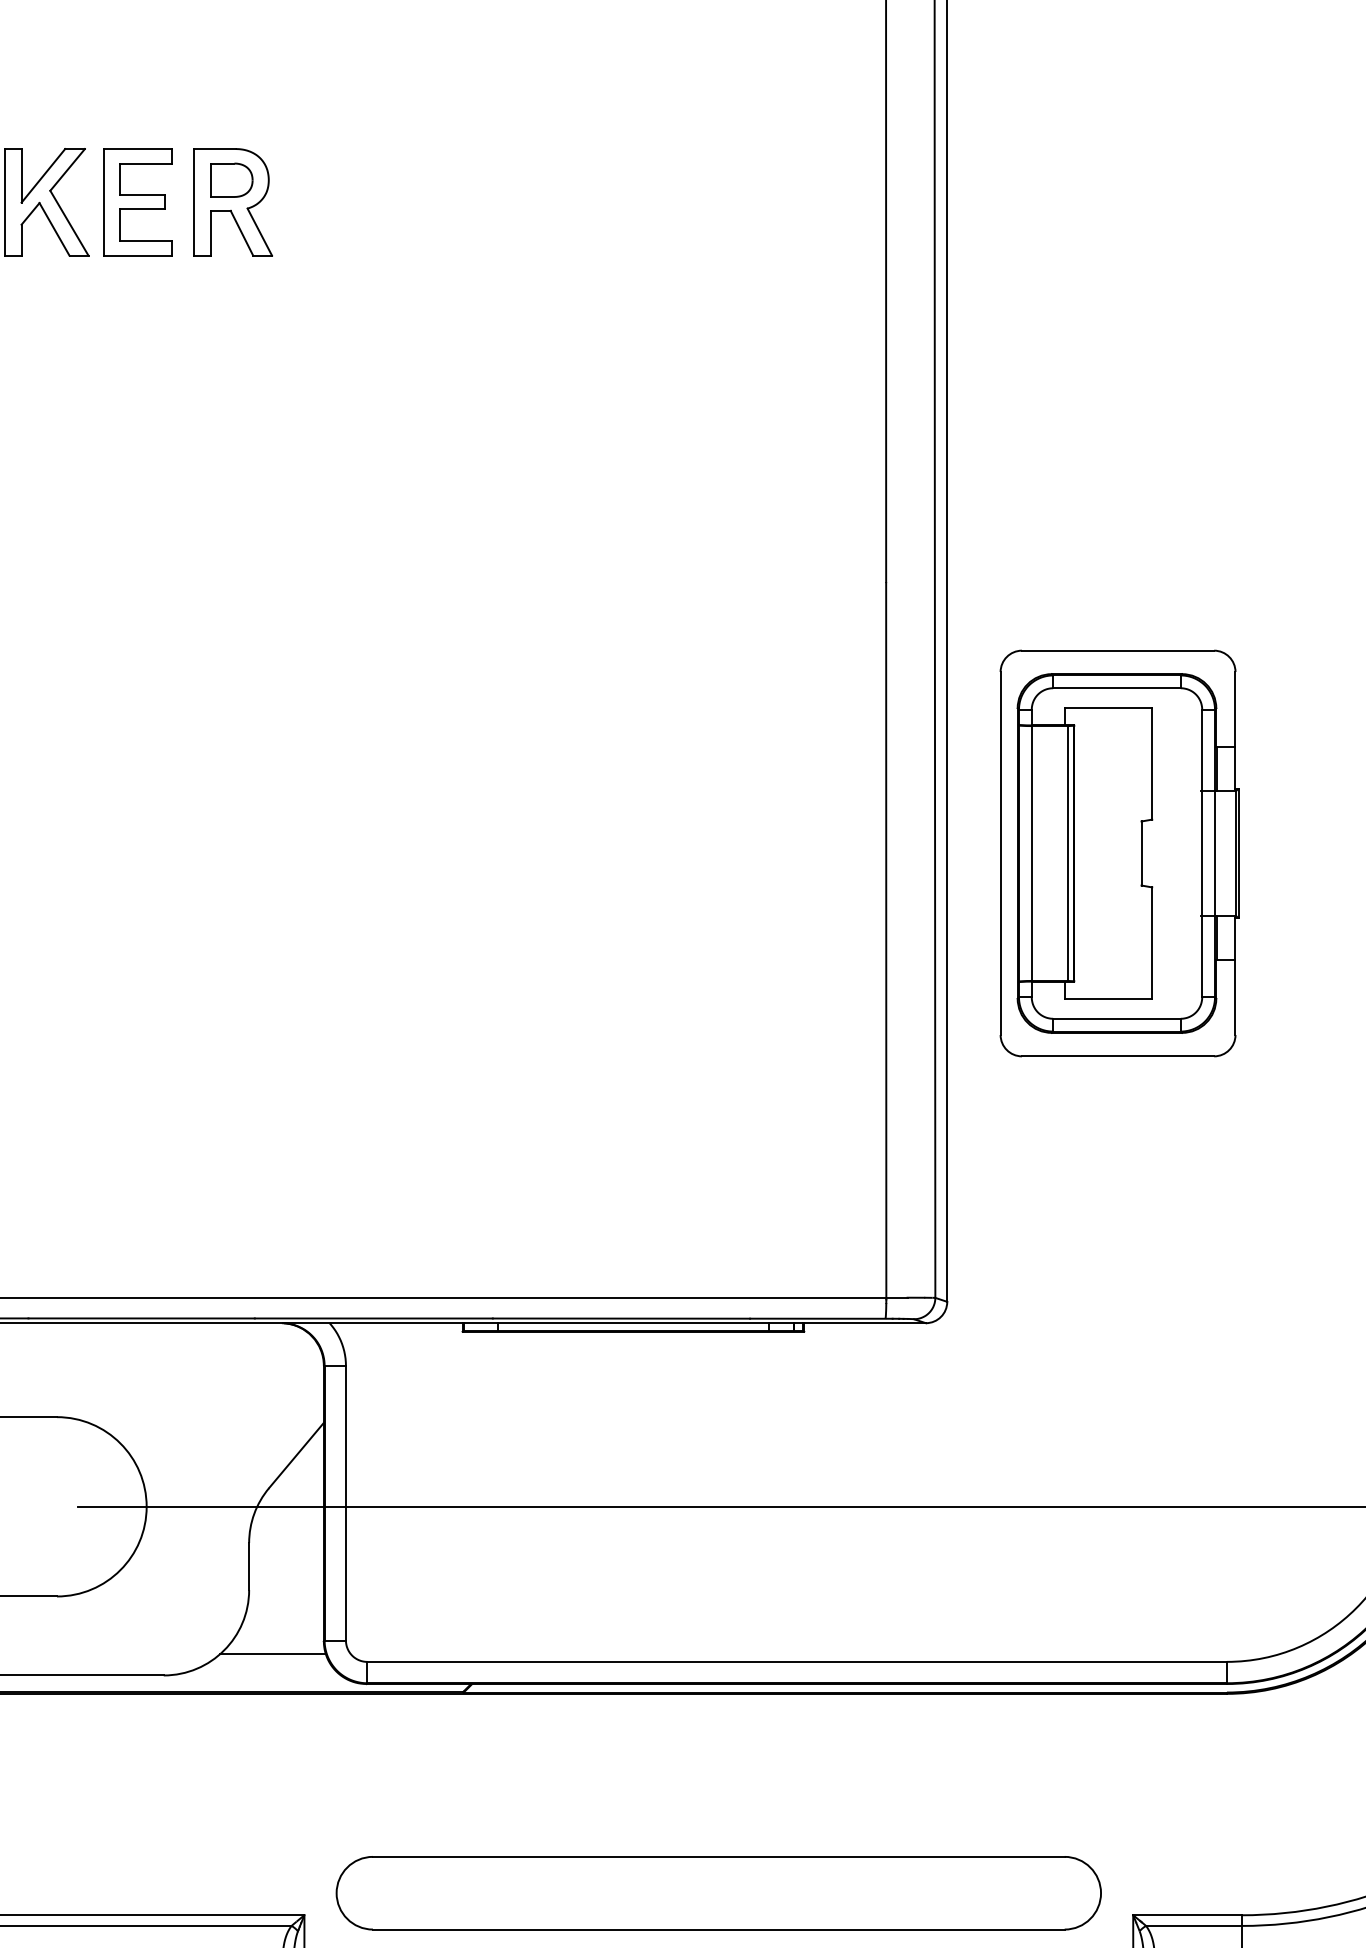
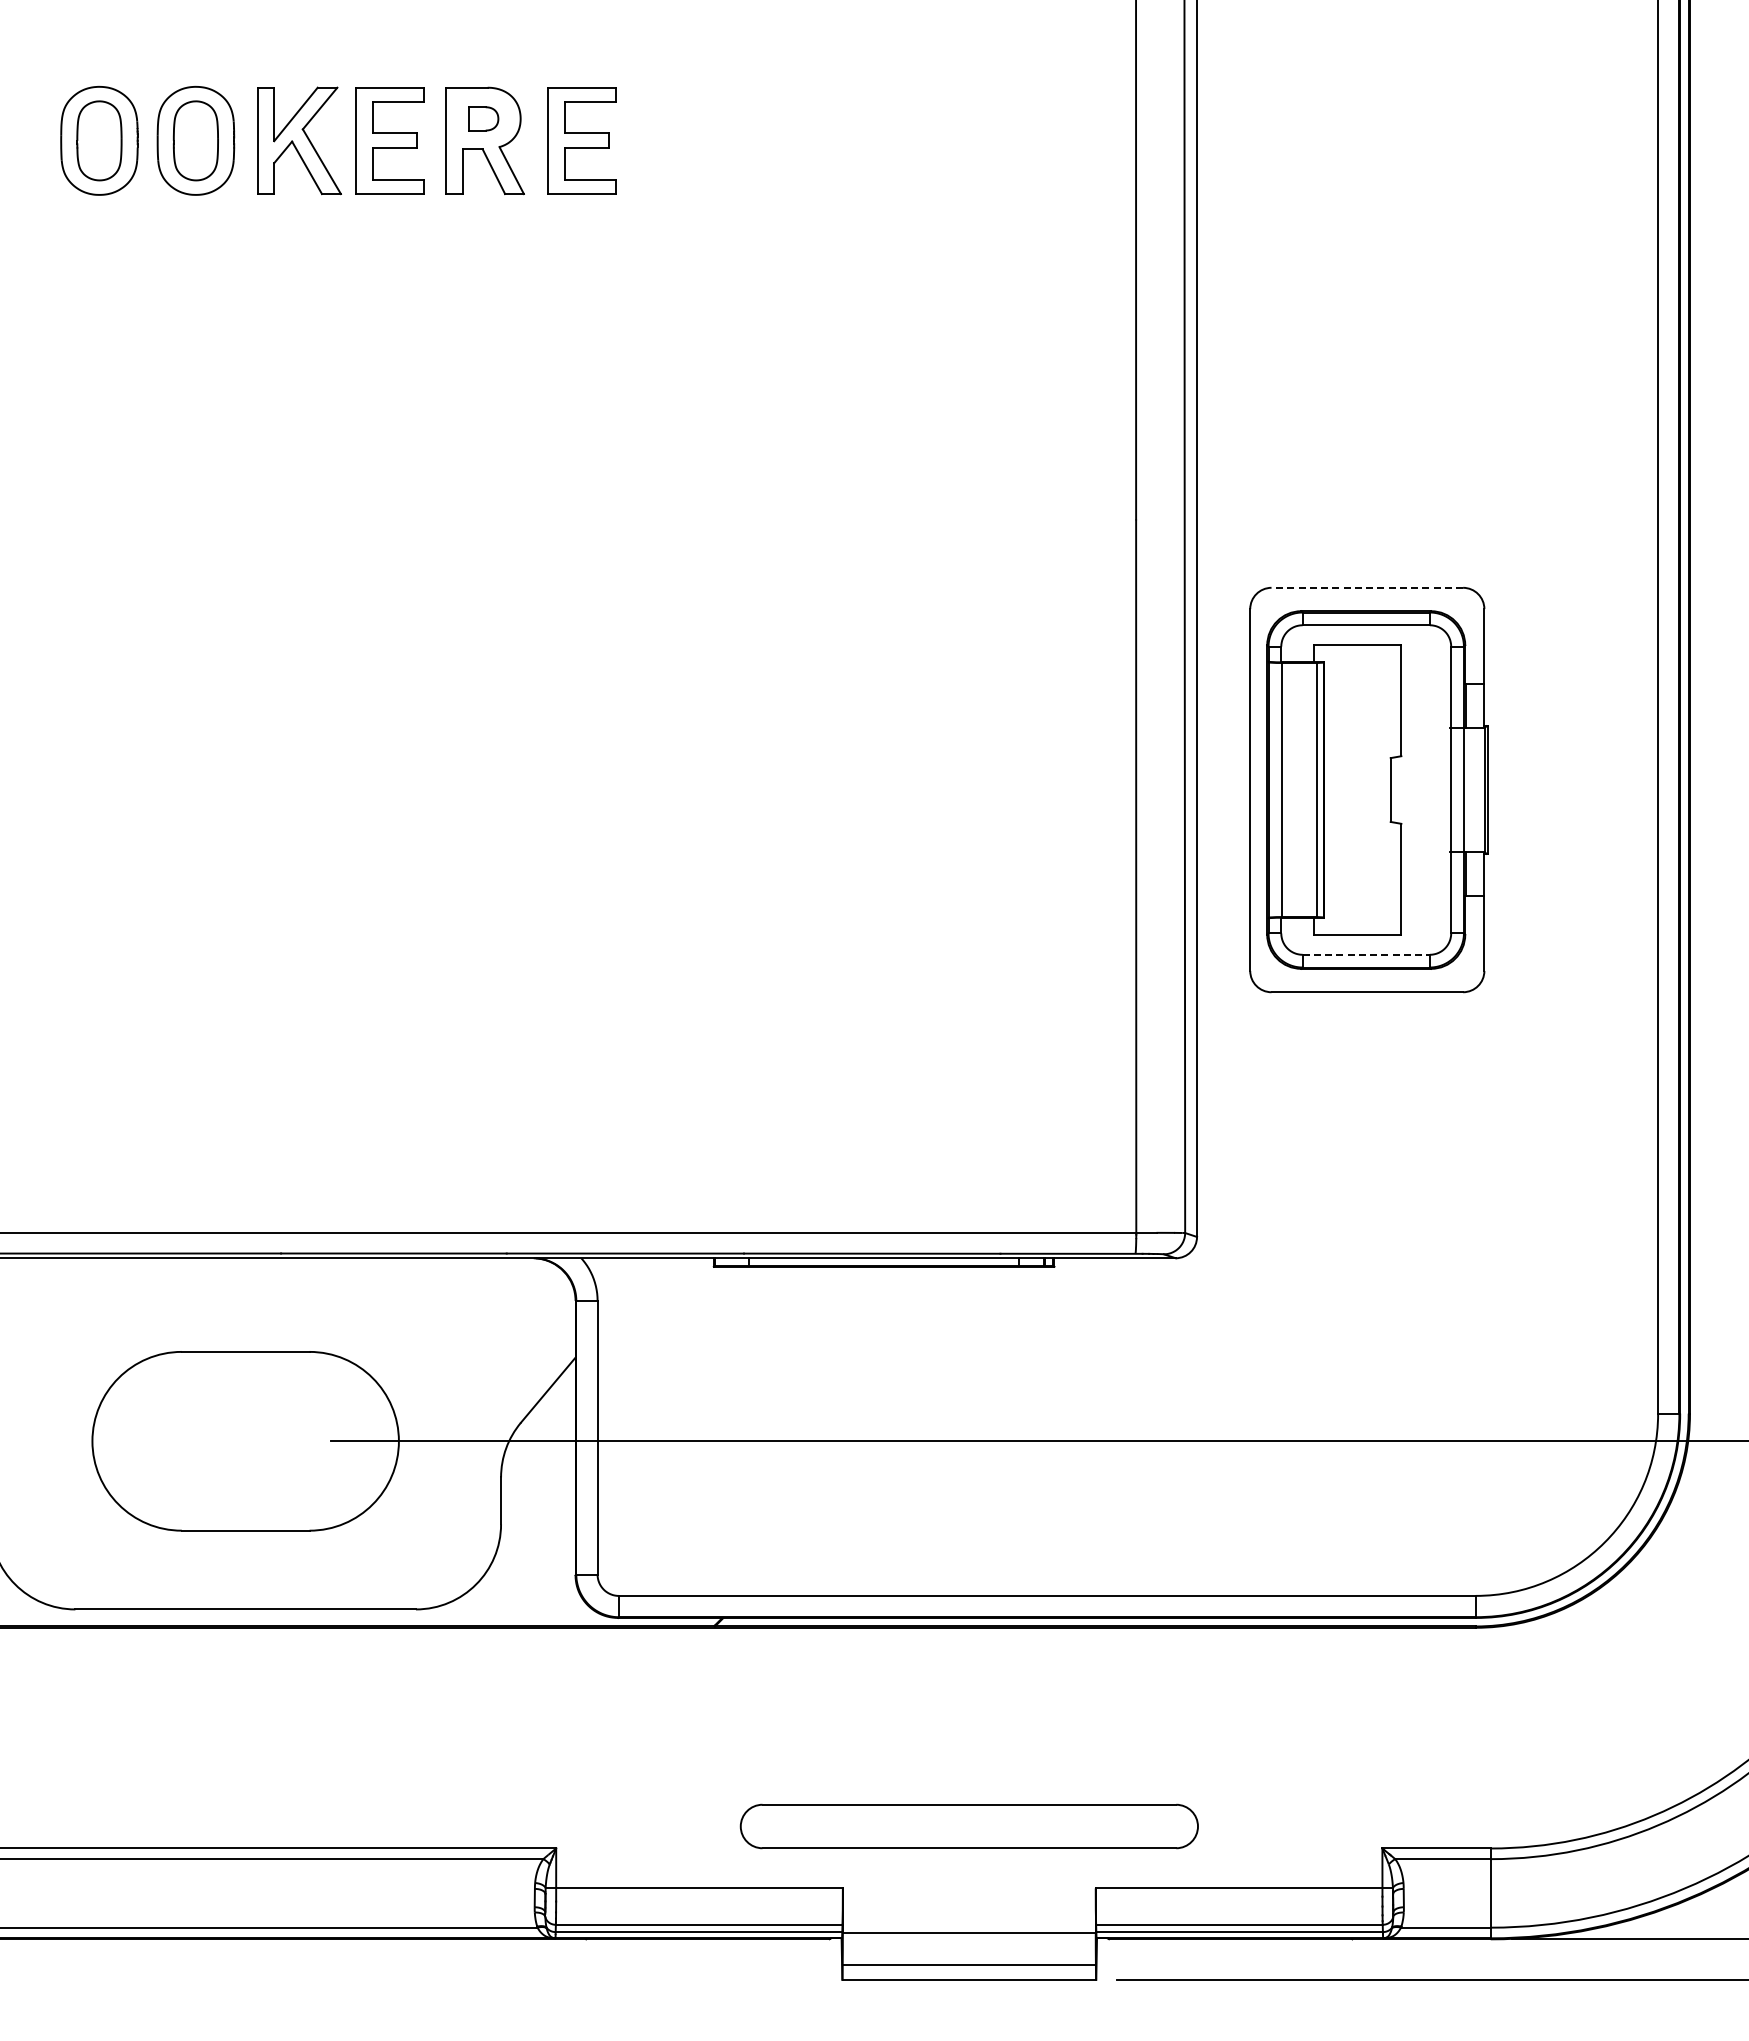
part: (231, 179) -> (483, 118), size x0.7
part: (329, 201) -> (581, 140), added
line: (1118, 650) -> (1367, 587), solid -> dashed
line: (1117, 1018) -> (1366, 954), solid -> dashed
line: (272, 1654) -> (524, 1588), removed
part: (719, 1893) -> (969, 1826), size x0.6

